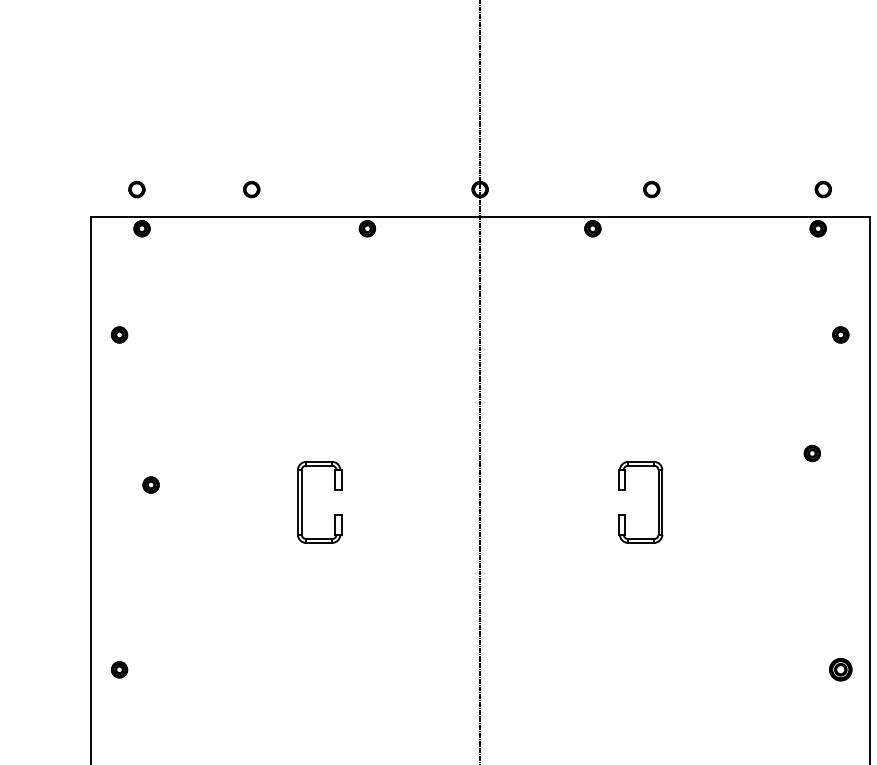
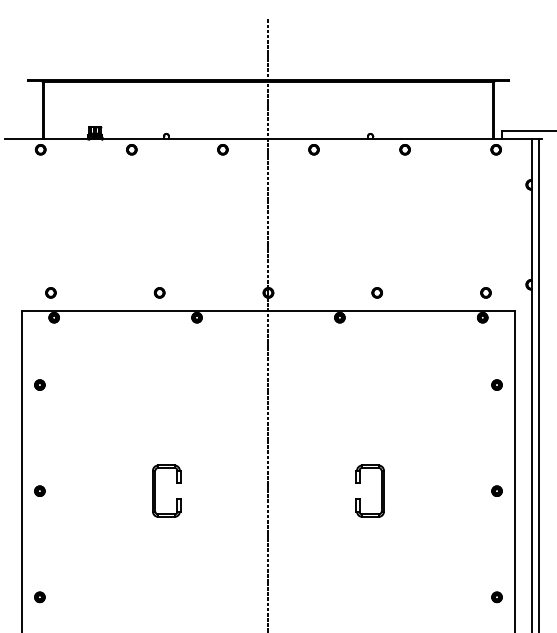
part: (251, 188) -> (159, 292), moved
part: (811, 452) -> (496, 490), moved
part: (150, 483) -> (39, 490), moved
part: (839, 670) -> (496, 597), size x0.71

